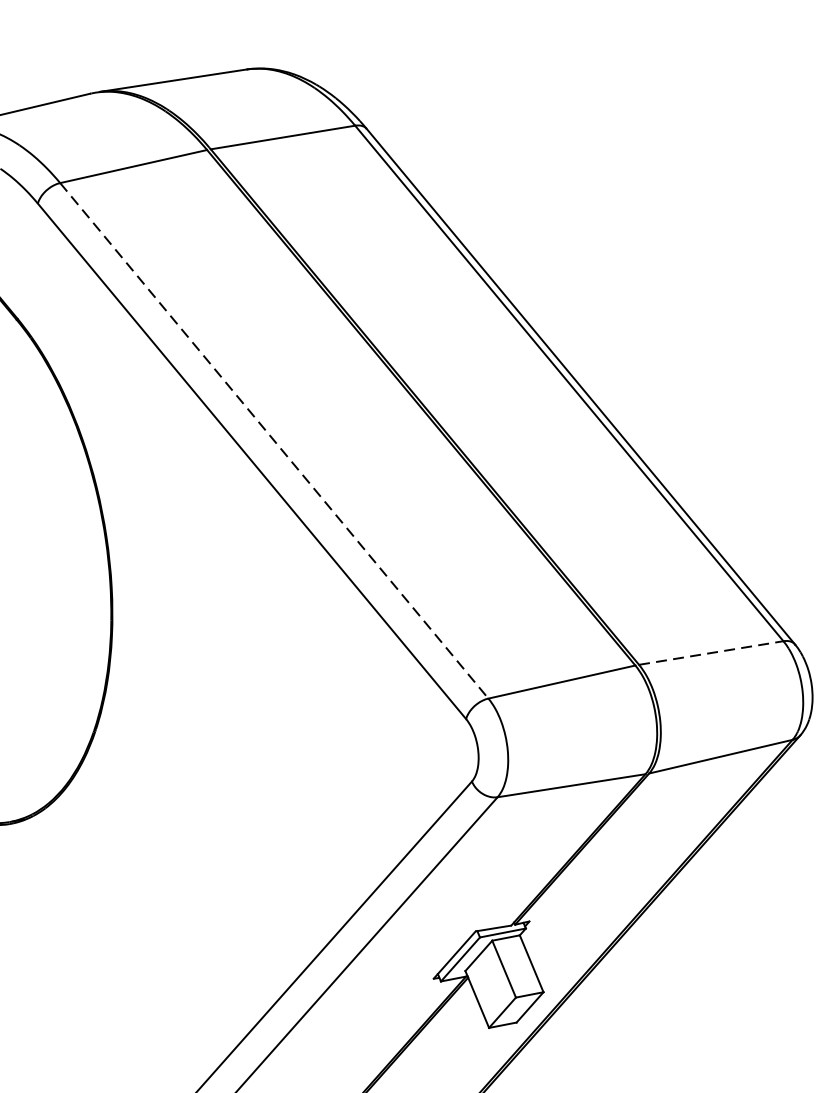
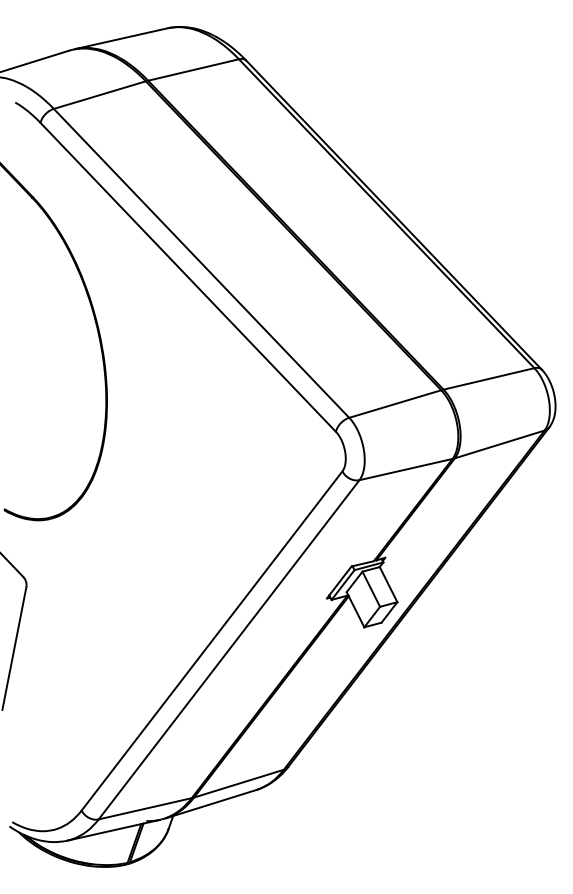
line: (274, 441) -> (201, 263), dashed -> solid
line: (710, 652) -> (488, 378), dashed -> solid

